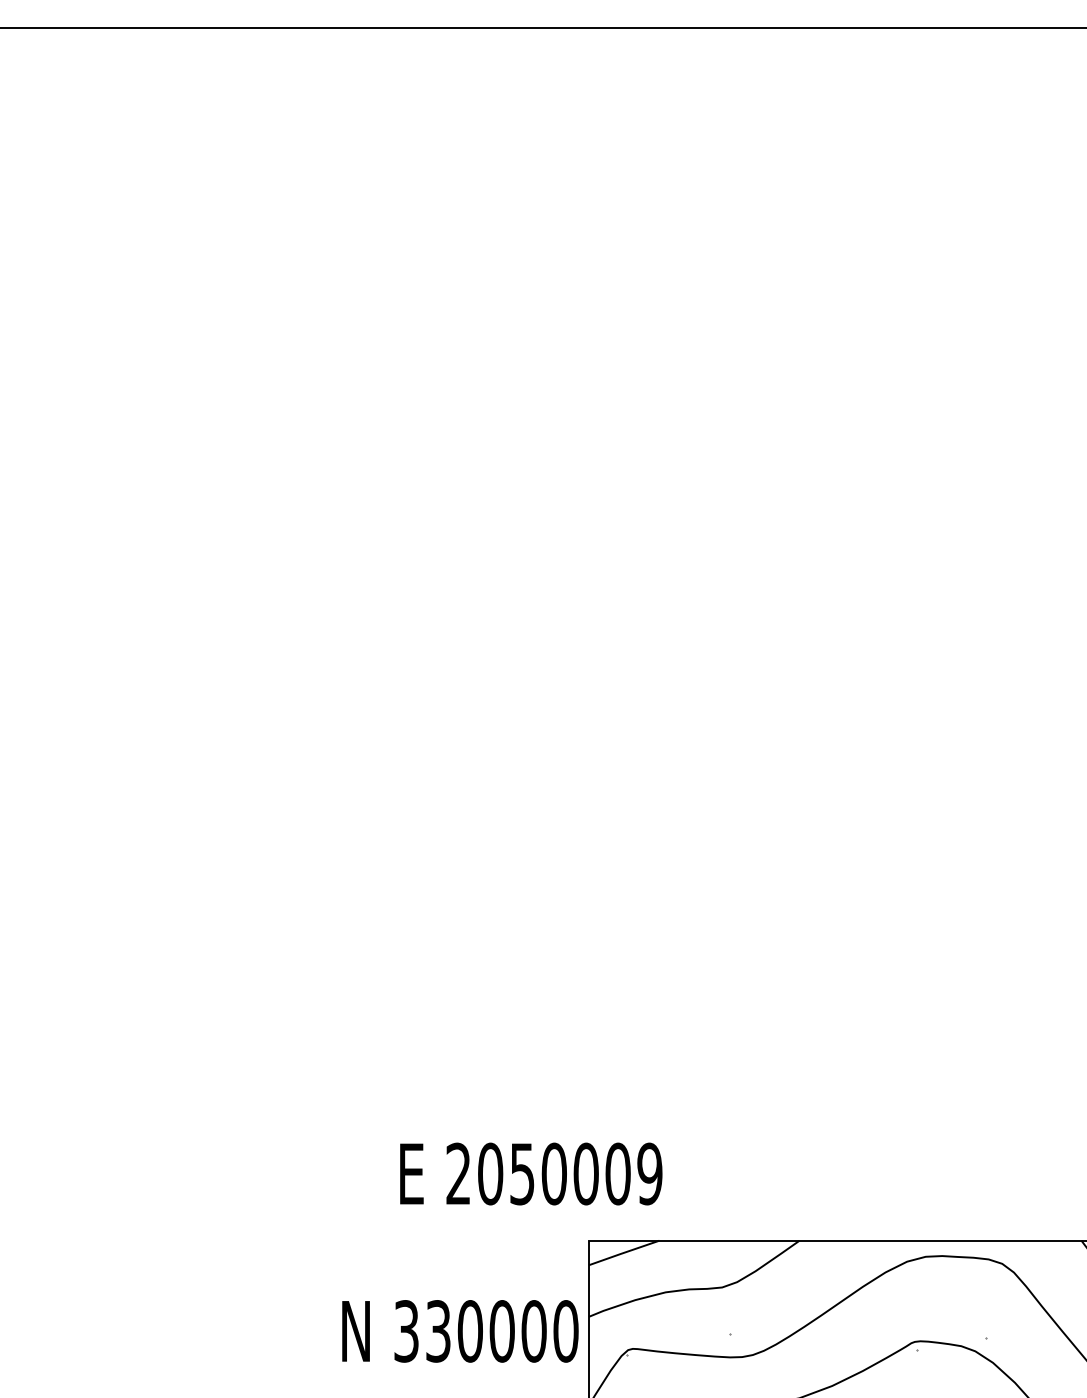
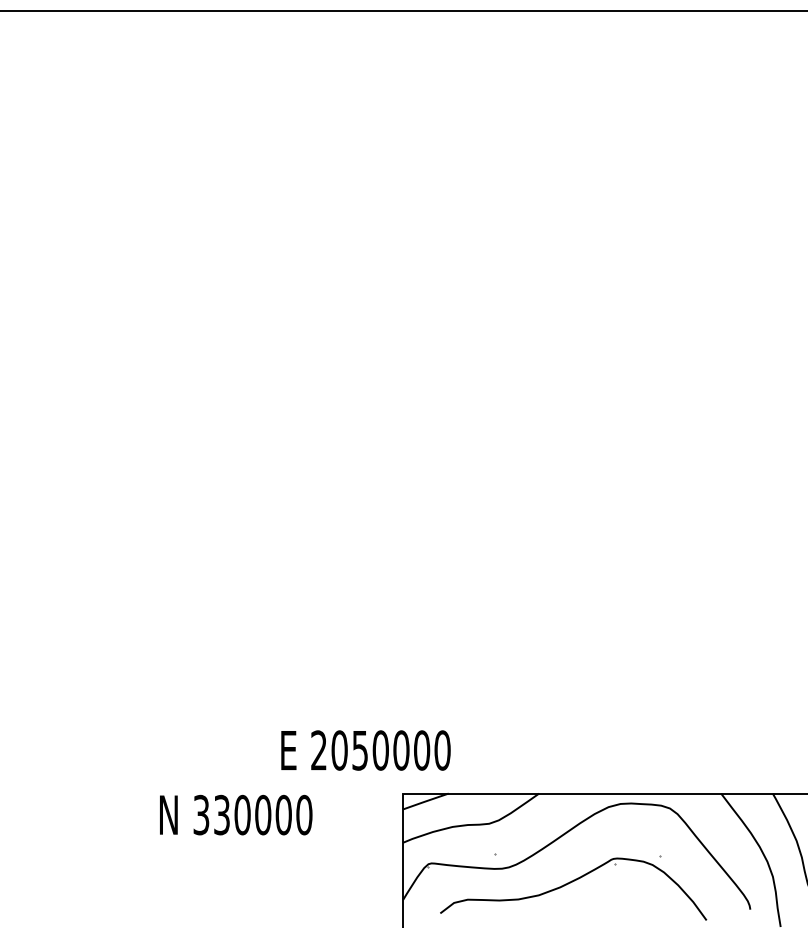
text: (649, 1173) -> (442, 750), 2050009 -> 2050000
text: (460, 1330) -> (236, 814), moved

